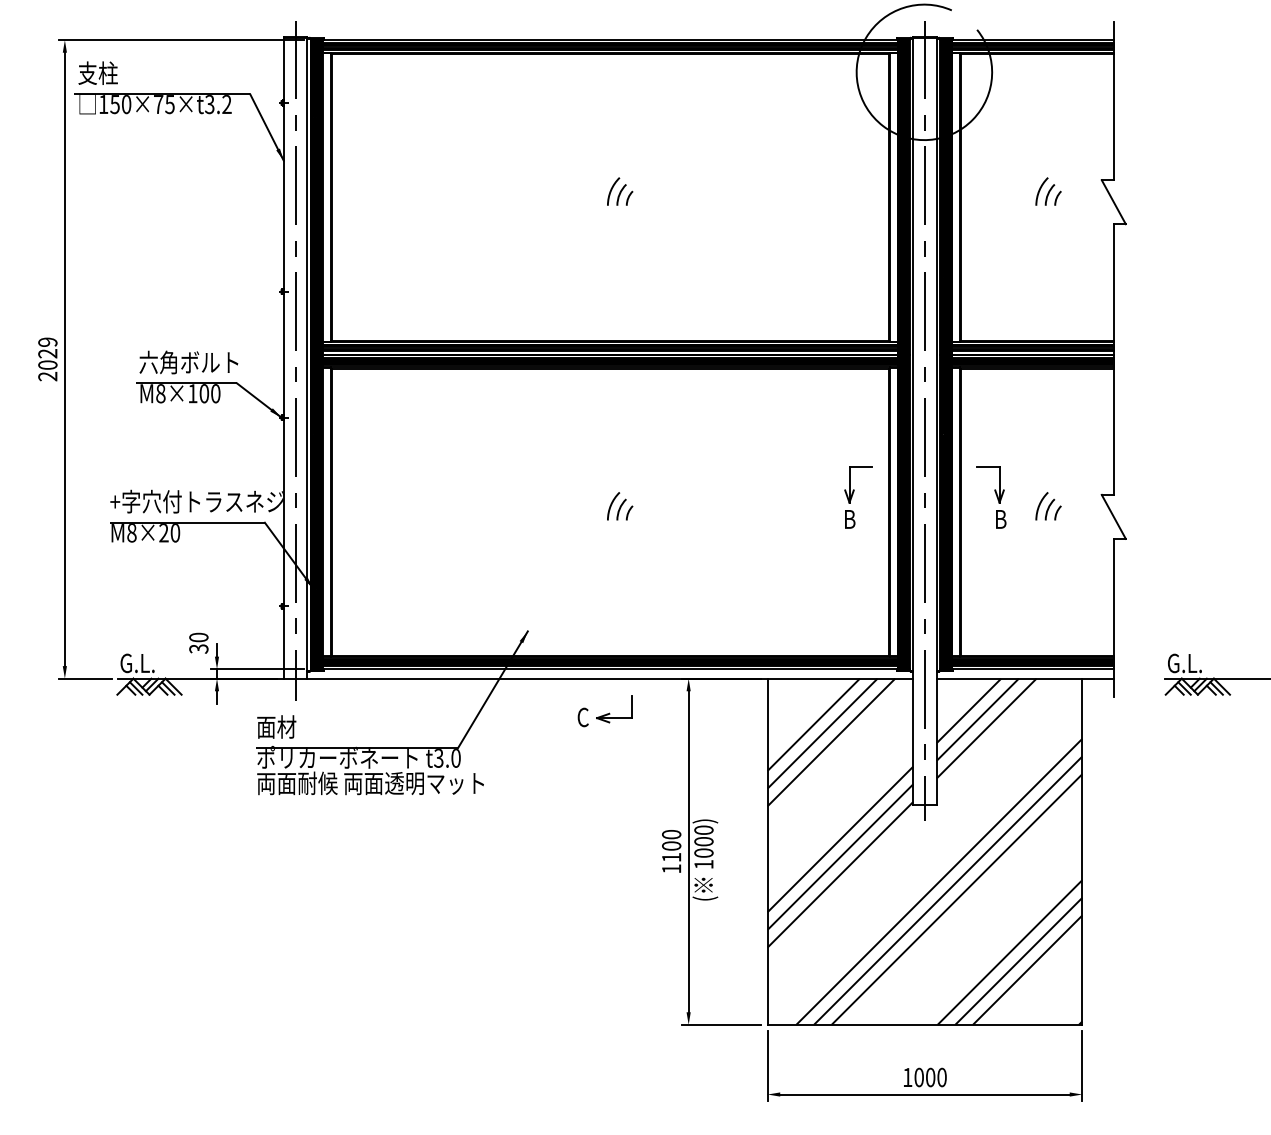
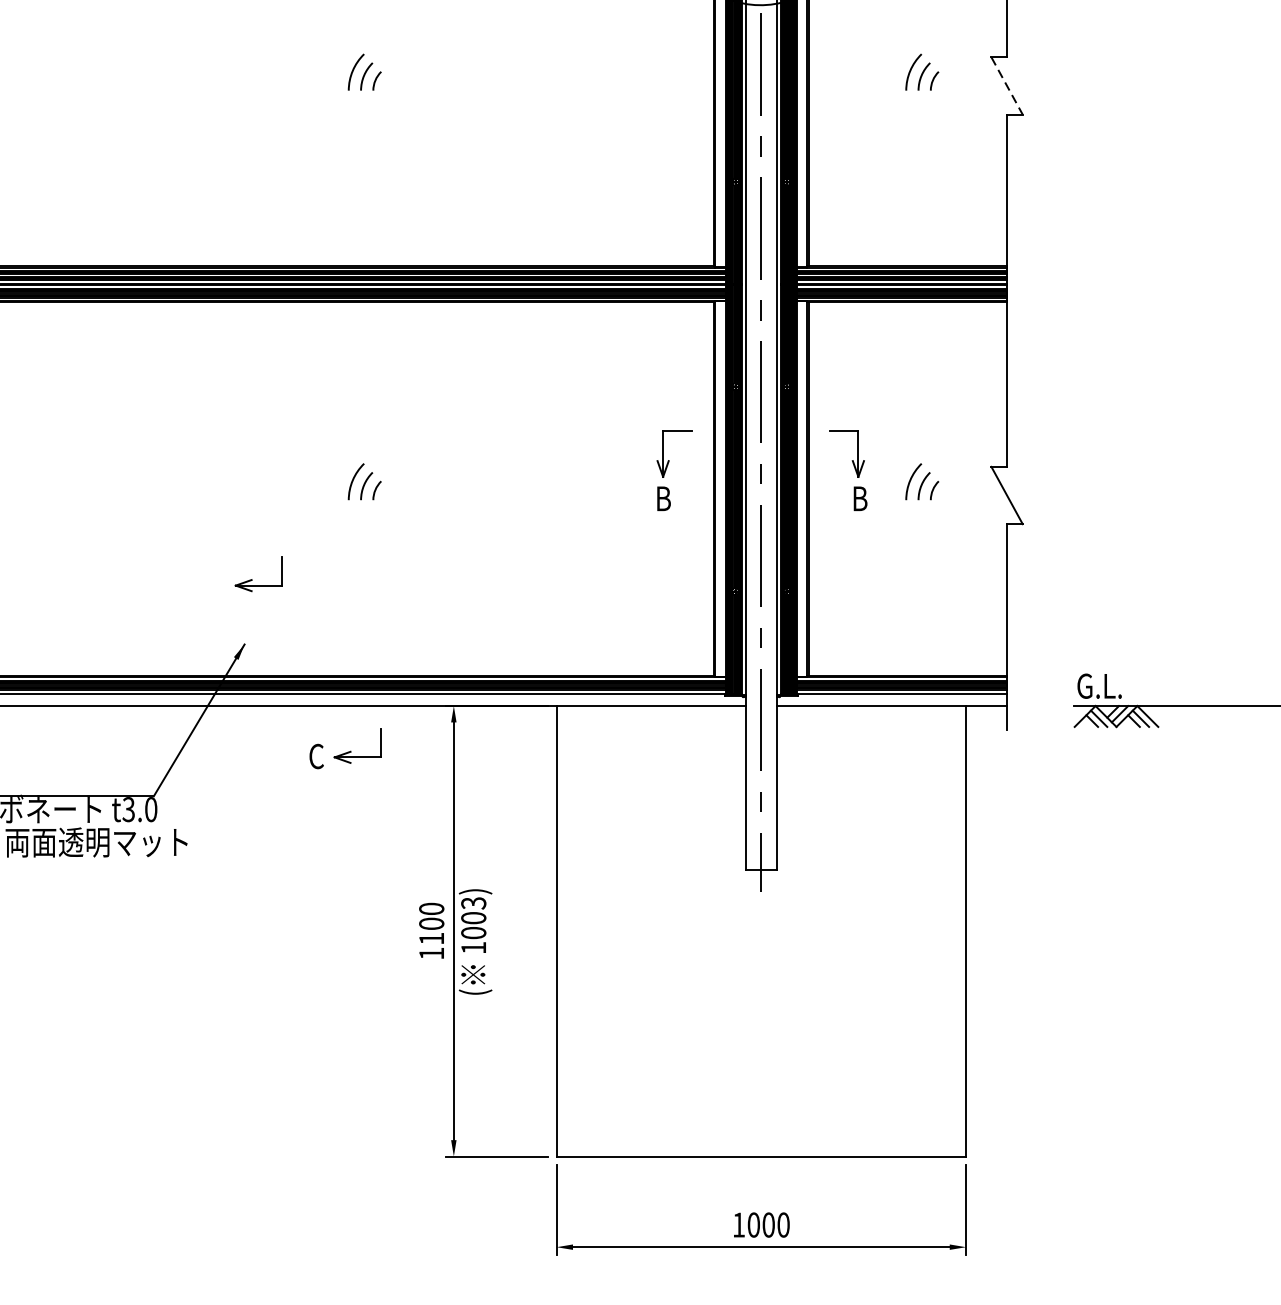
line: (1114, 202) -> (1008, 86), solid -> dashed
part: (538, 577) -> (258, 574), added
text: (703, 830) -> (473, 903), 1000) -> 1003)
hatch: (924, 851) -> (760, 930), removed

